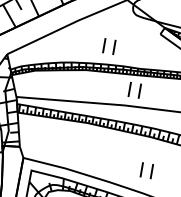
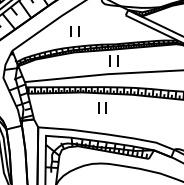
part: (109, 46) -> (74, 31), moved
part: (146, 170) -> (102, 107), moved

